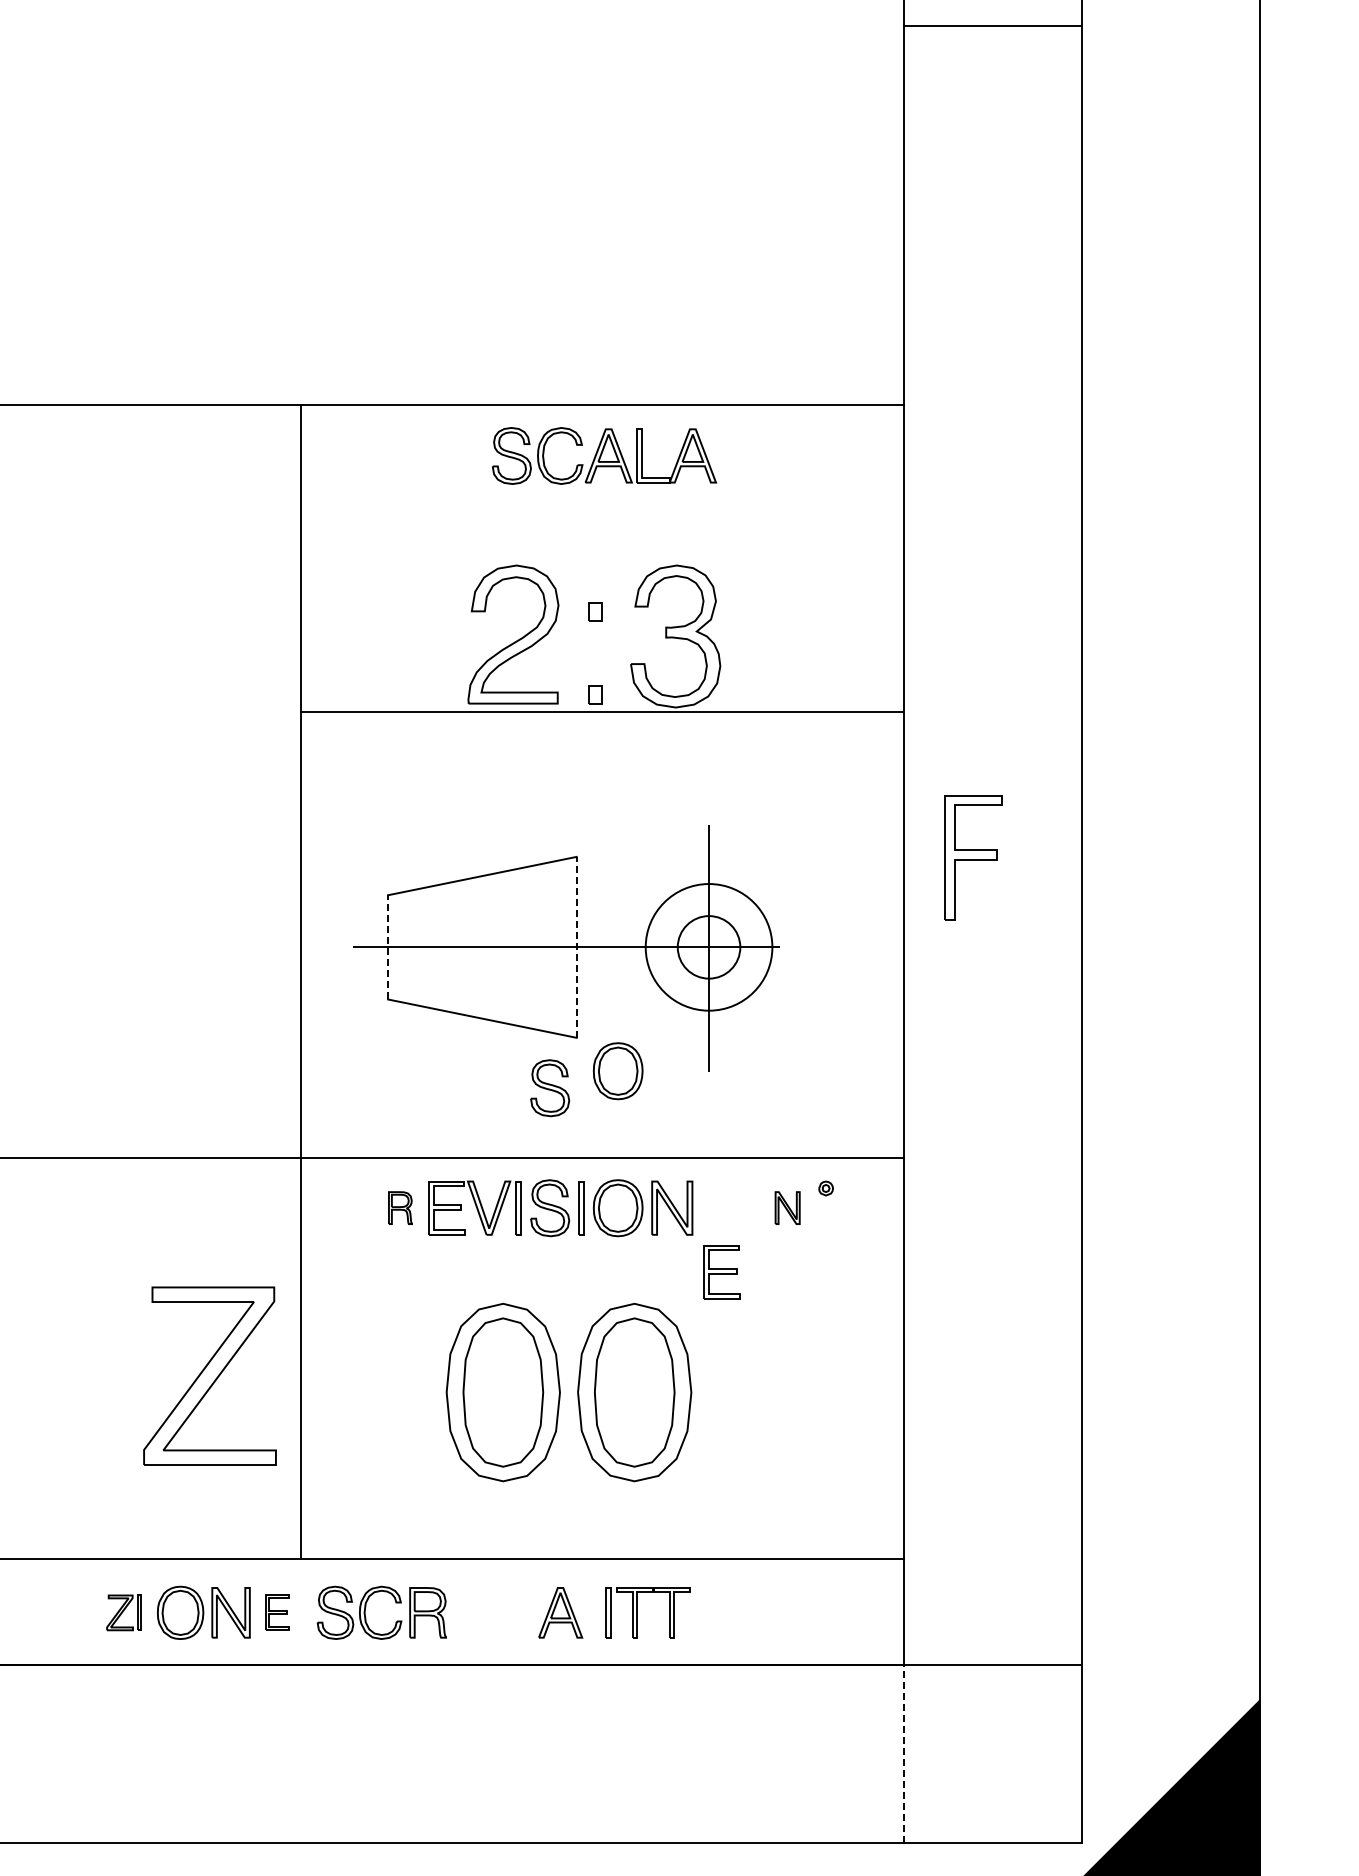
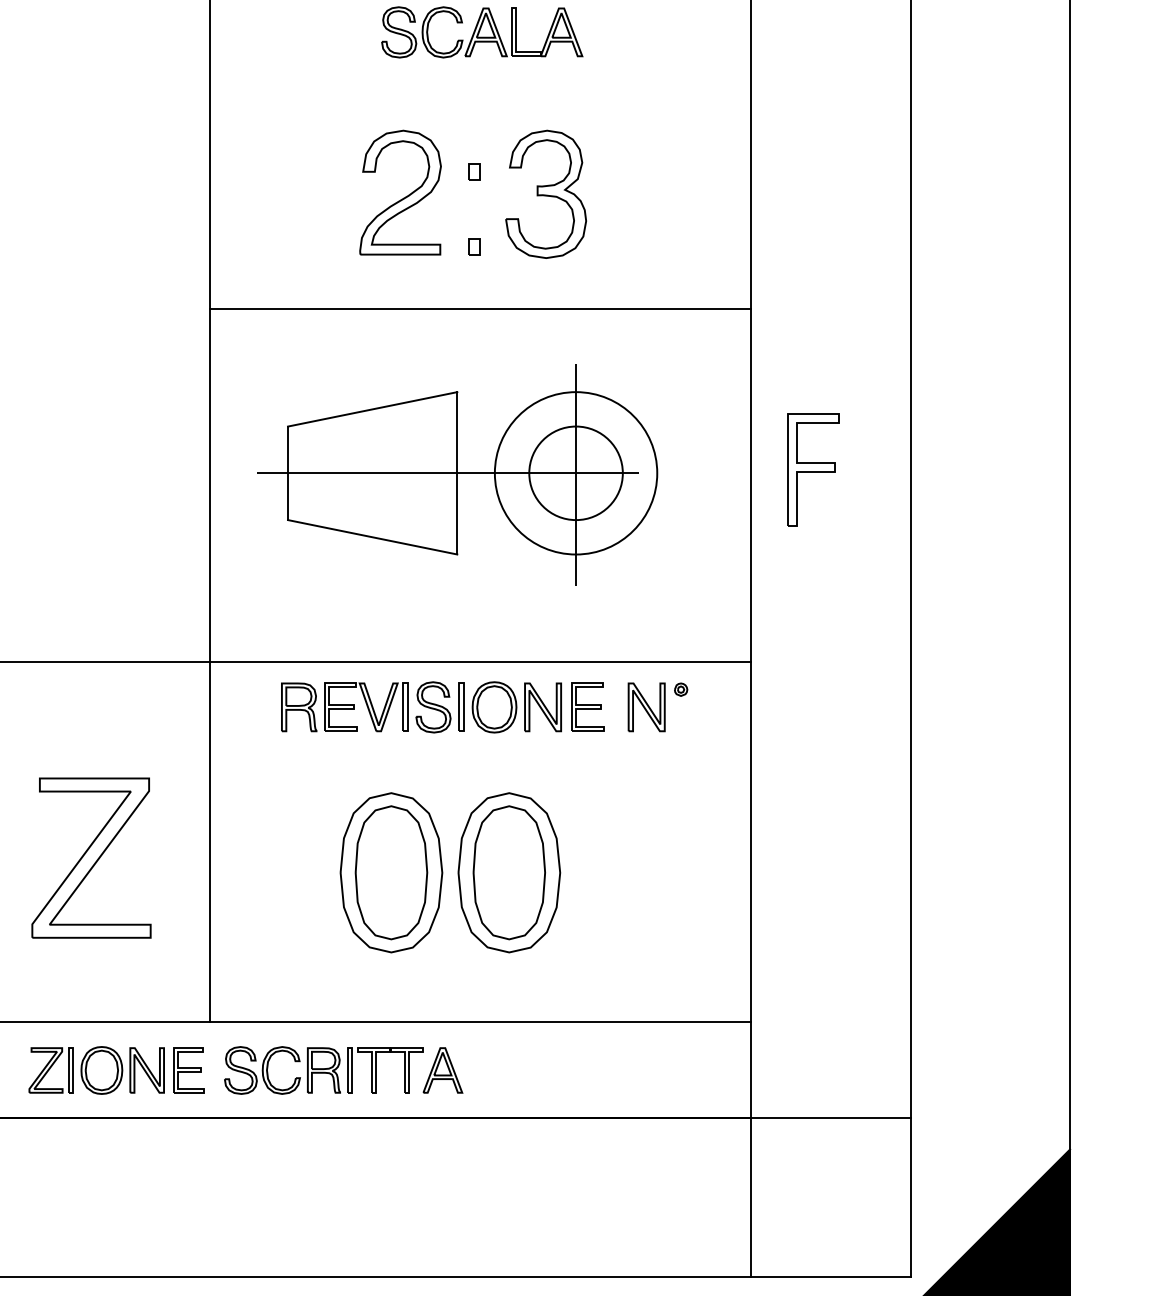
line: (602, 712) -> (480, 309), moved
part: (973, 857) -> (813, 469), moved
line: (388, 946) -> (288, 472), dashed -> solid
line: (576, 946) -> (457, 472), dashed -> solid
circle: (708, 946) -> (575, 472), size x1.43
circle: (708, 947) -> (575, 473), size x1.67
part: (617, 1071) -> (493, 584), removed
part: (550, 1088) -> (433, 599), removed
part: (400, 1207) -> (299, 706), size x1.67
part: (787, 1207) -> (646, 706), size x1.67
part: (721, 1272) -> (587, 707), moved
part: (209, 1375) -> (91, 857), moved
part: (123, 1612) -> (50, 1070), size x1.43
part: (277, 1612) -> (188, 1070), size x1.43
part: (637, 1612) -> (376, 1070), moved
line: (904, 1754) -> (751, 1197), dashed -> solid

